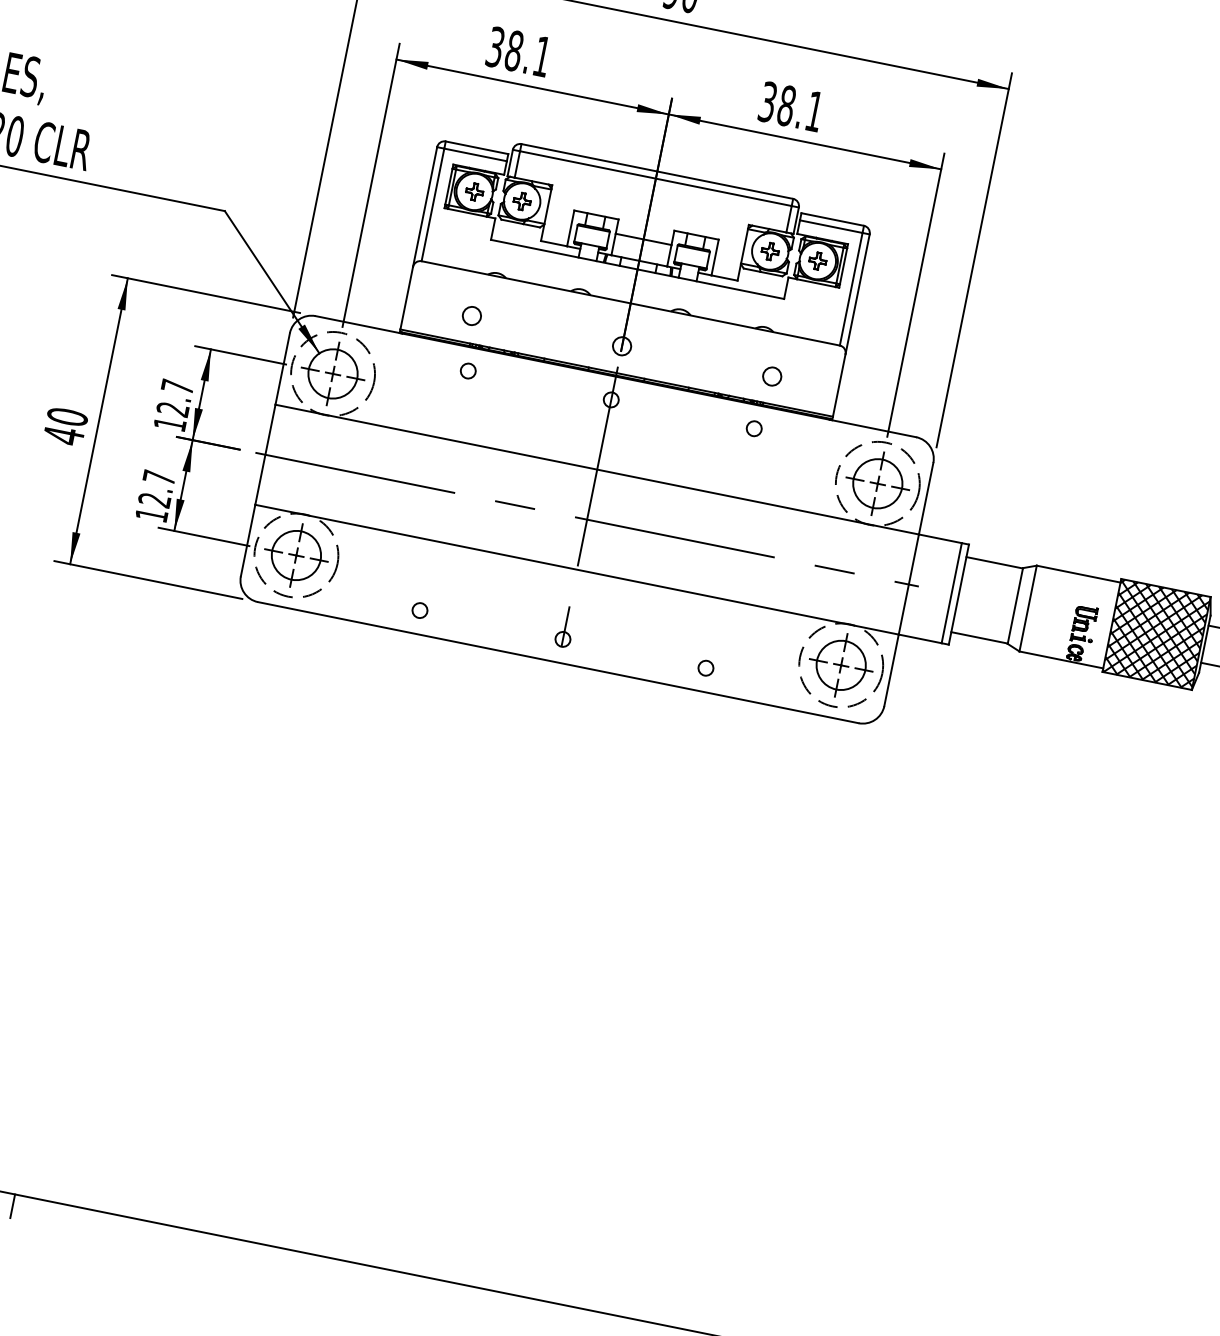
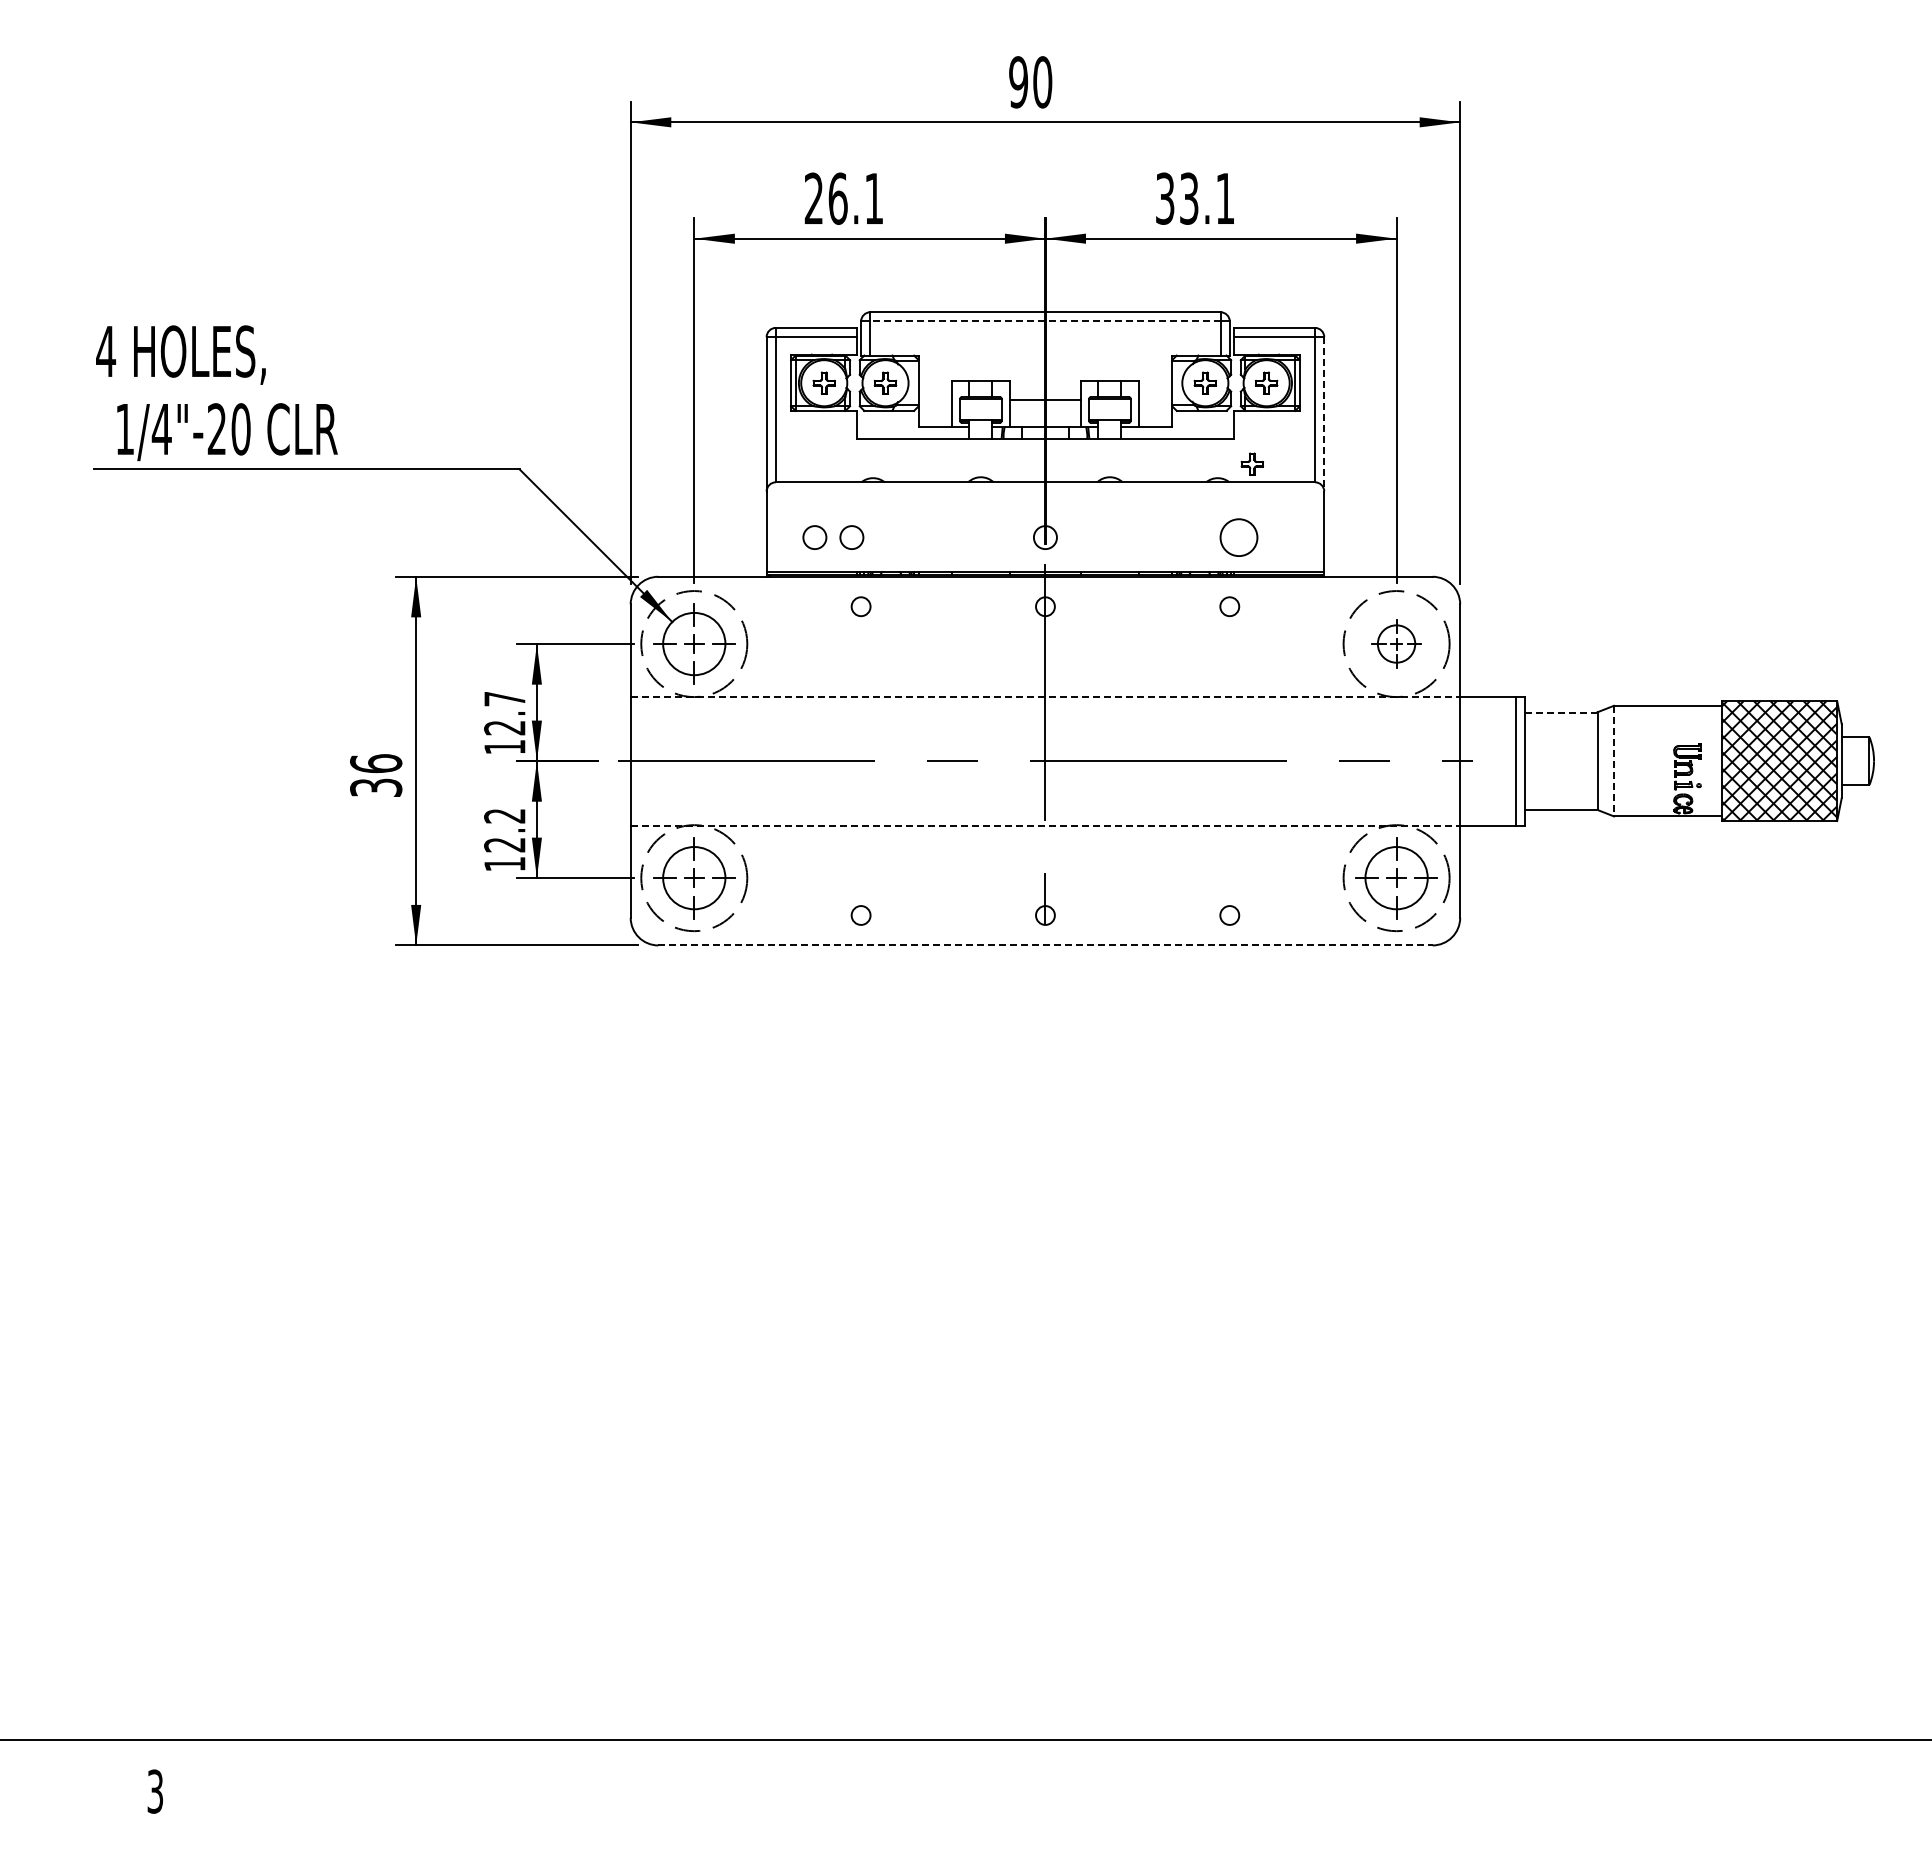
text: (504, 48) -> (825, 198), 38.1 -> 26.1
text: (786, 105) -> (1189, 198), 38.1 -> 33.1
line: (655, 178) -> (1044, 321), solid -> dashed
line: (857, 294) -> (1324, 414), solid -> dashed
circle: (442, 310) -> (814, 537), added
part: (793, 321) -> (1251, 463), added
circle: (771, 376) -> (1238, 537), size x1.6
text: (65, 426) -> (376, 775), 40 -> 36
line: (597, 469) -> (1045, 696), solid -> dashed
text: (158, 478) -> (504, 816), 12.7 -> 12.2
part: (877, 483) -> (1396, 643), size x0.6
line: (994, 562) -> (1560, 712), solid -> dashed
line: (577, 569) -> (1045, 825), solid -> dashed
line: (1027, 608) -> (1613, 761), solid -> dashed
line: (558, 662) -> (1045, 945), solid -> dashed
line: (12, 1205) -> (505, 1754), removed

